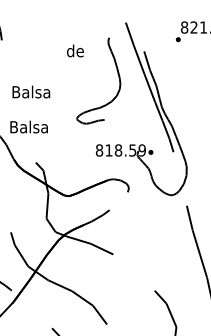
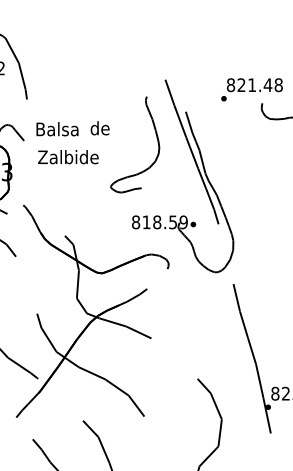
text: (74, 51) -> (99, 128), moved
text: (39, 92) -> (68, 157), Balsa -> Zalbide
text: (29, 127) -> (57, 129), moved

